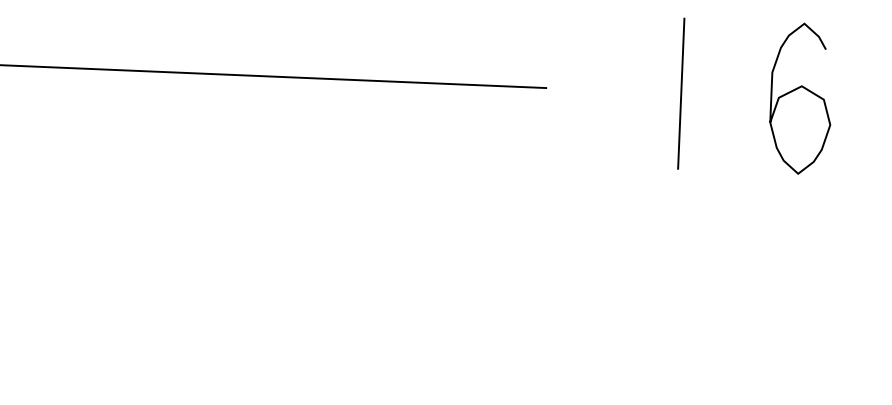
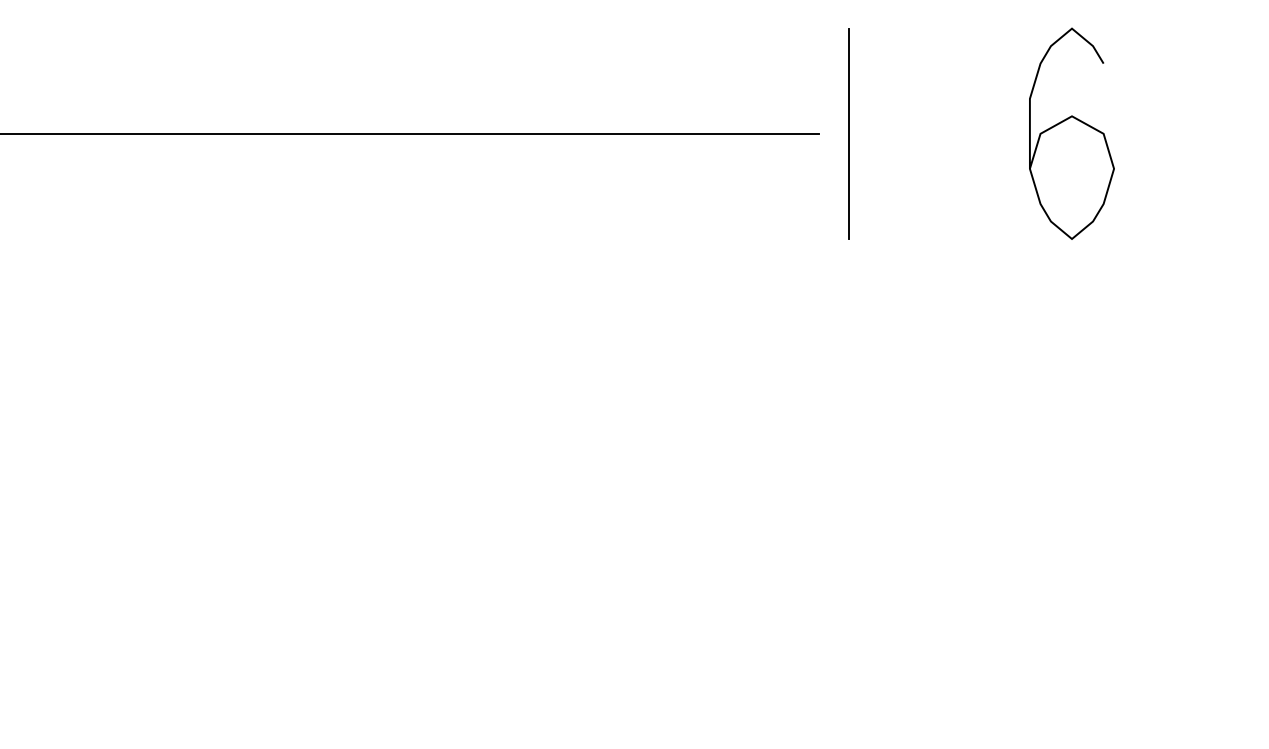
curve: (795, 90) -> (1063, 122), moved
line: (681, 93) -> (848, 133), moved

